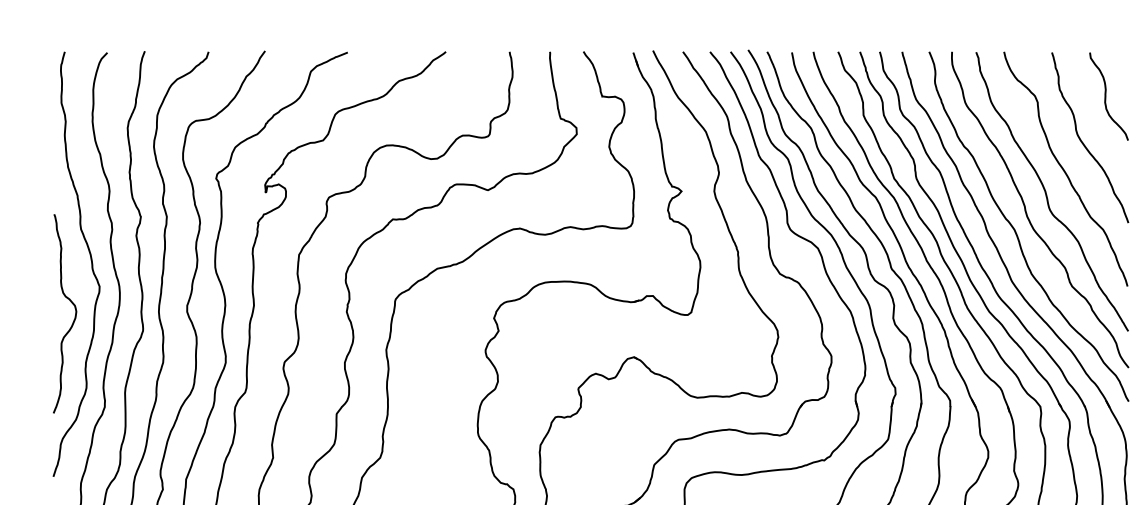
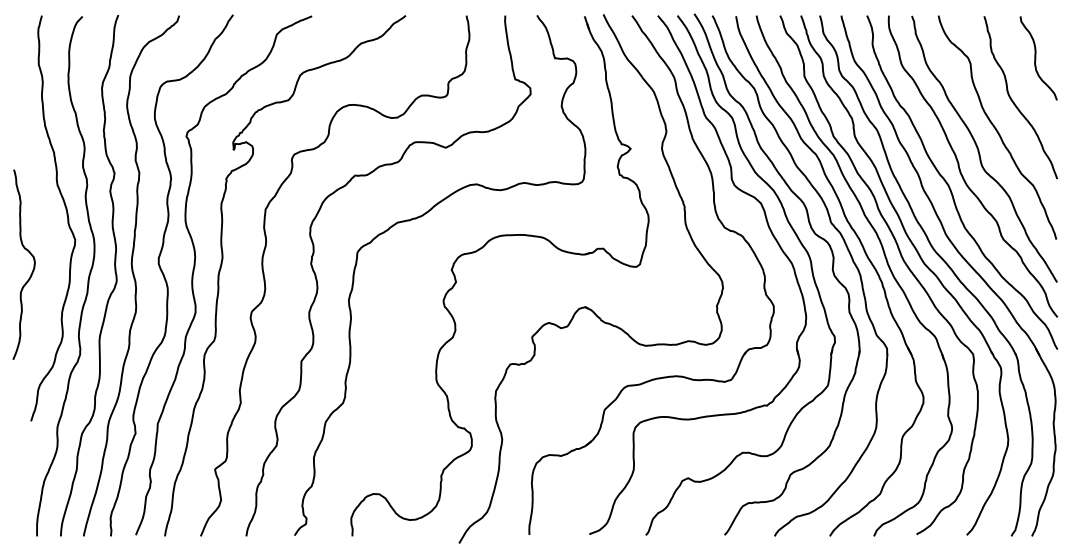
curve: (74, 313) -> (33, 264), moved

